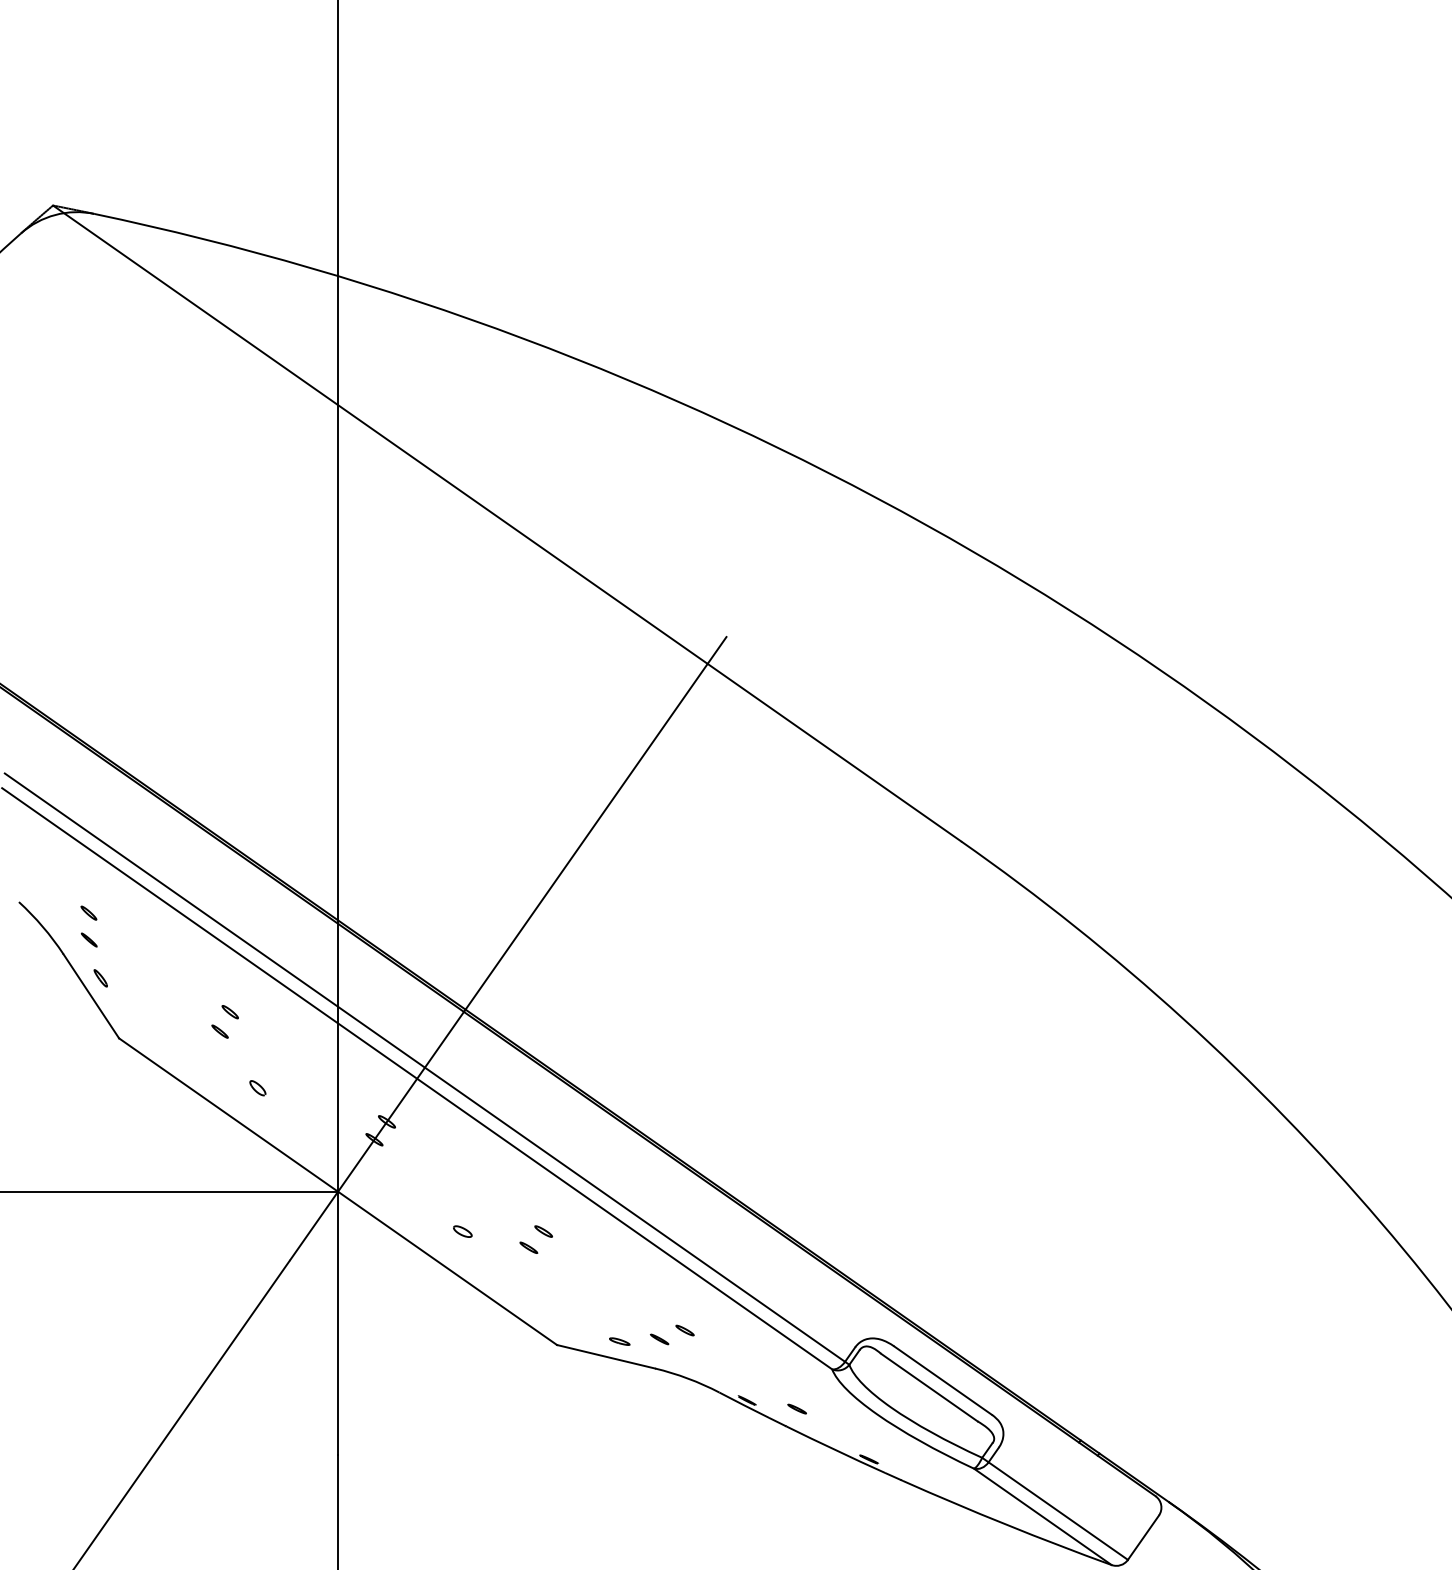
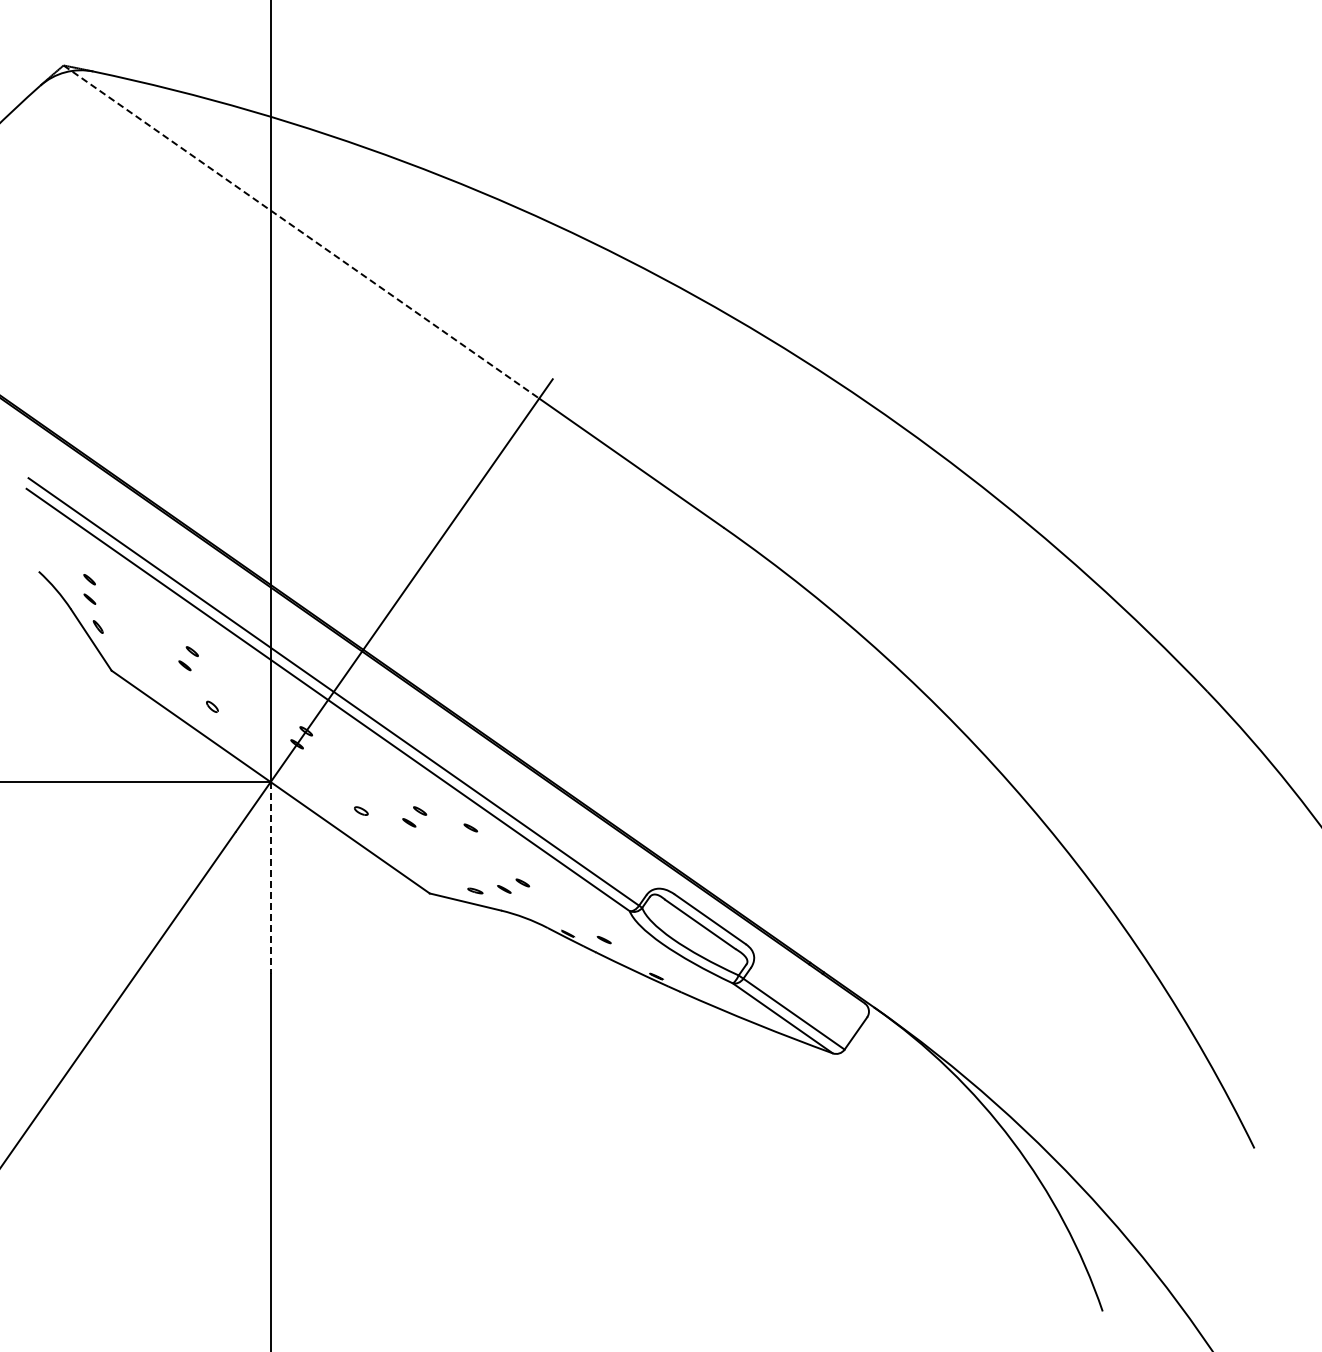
line: (380, 435) -> (301, 232), solid -> dashed
part: (613, 1254) -> (470, 827), added
line: (337, 1323) -> (270, 877), solid -> dashed

